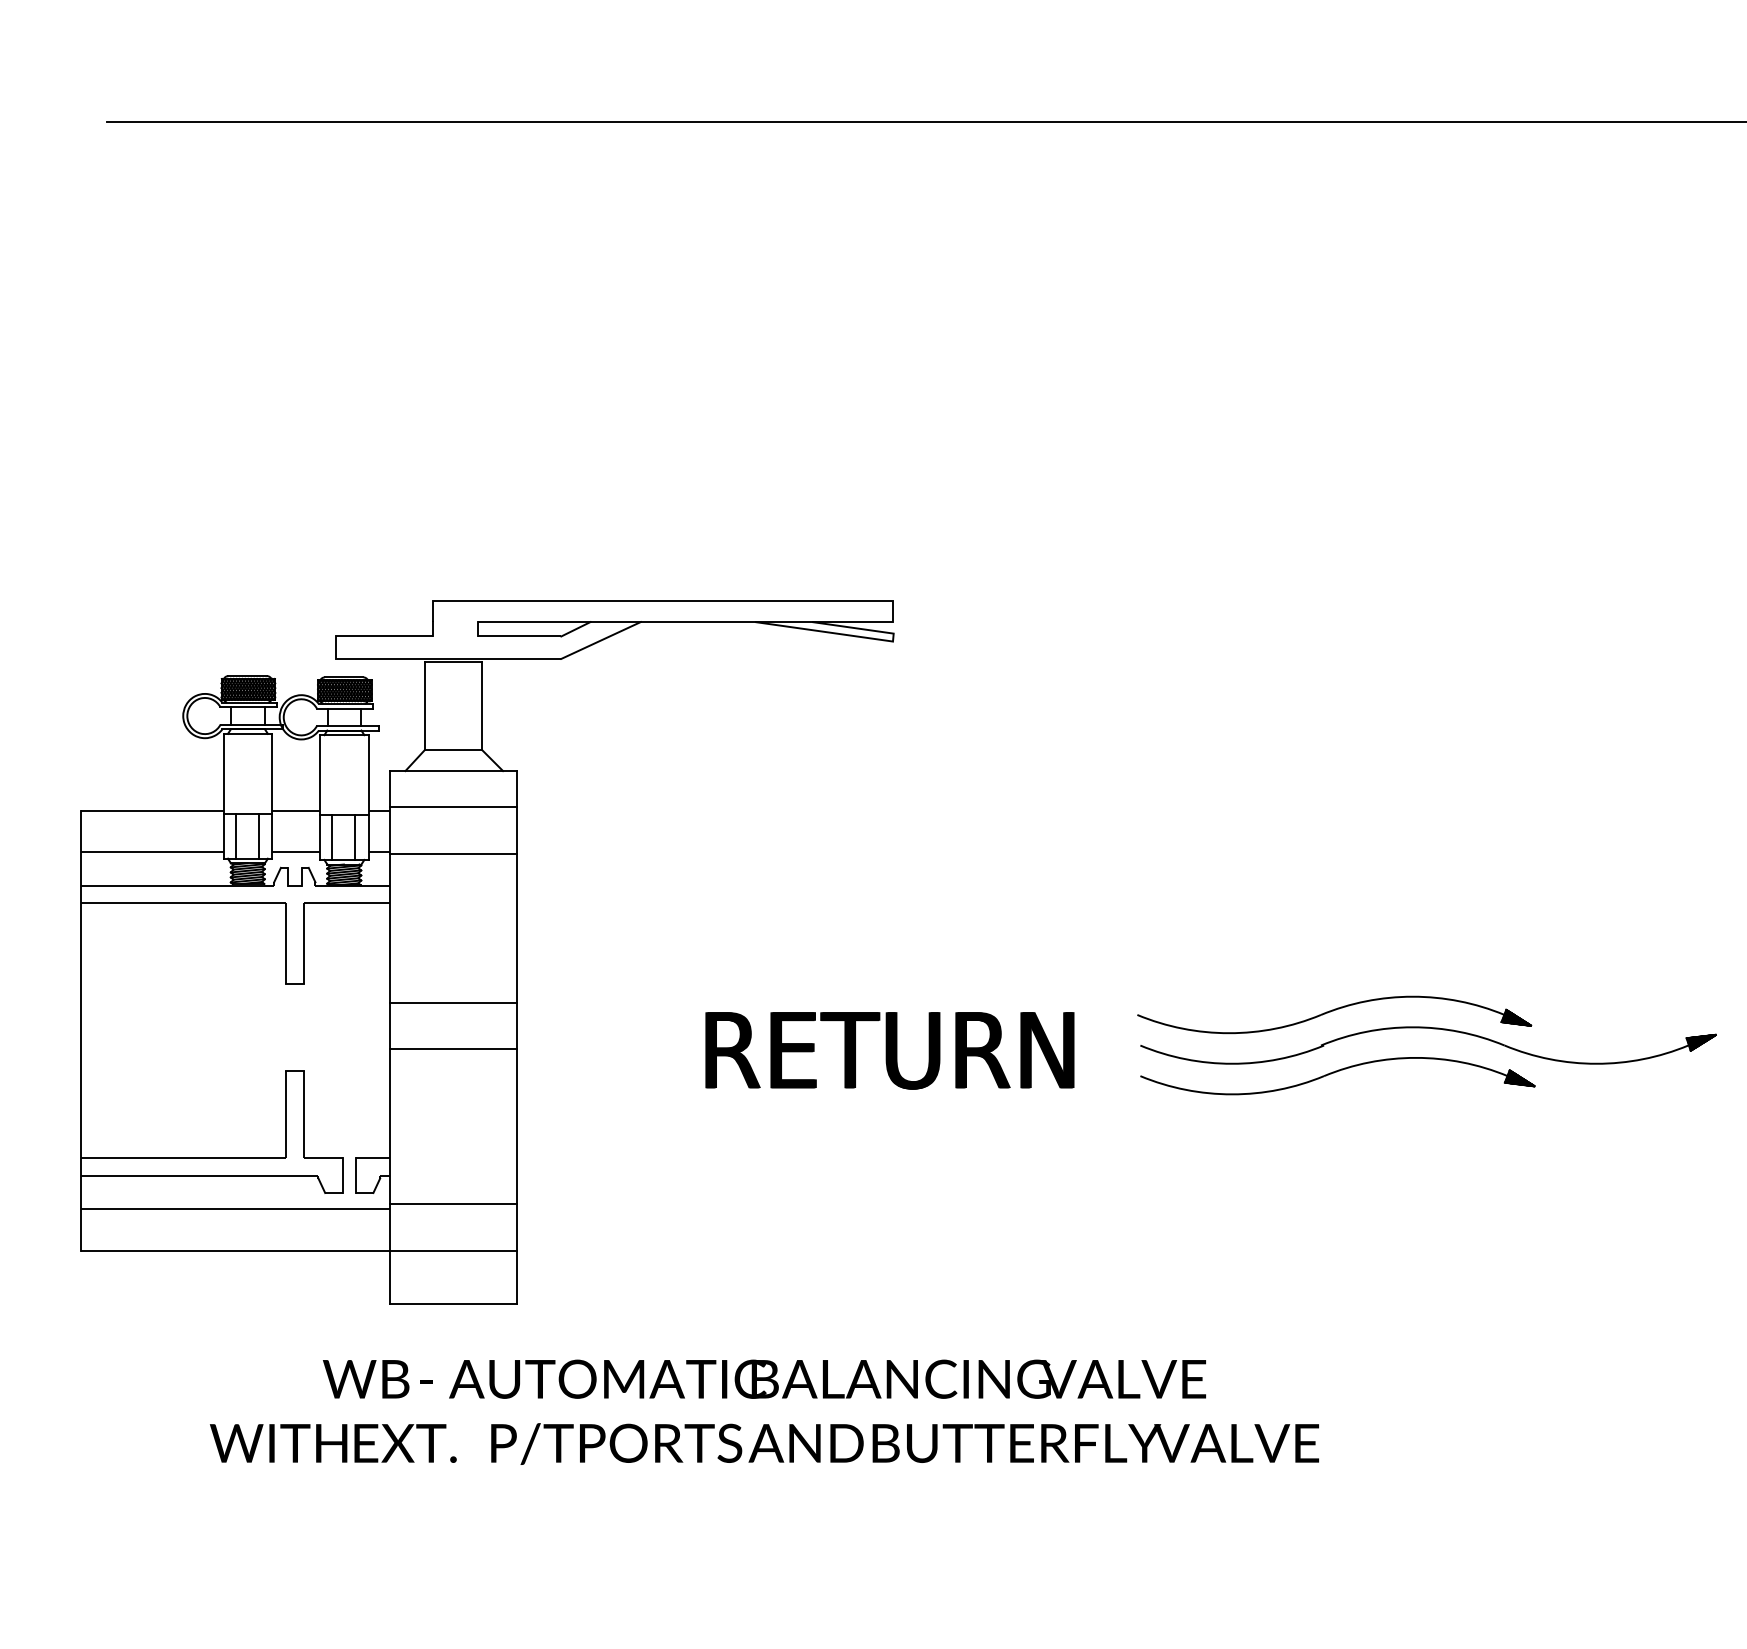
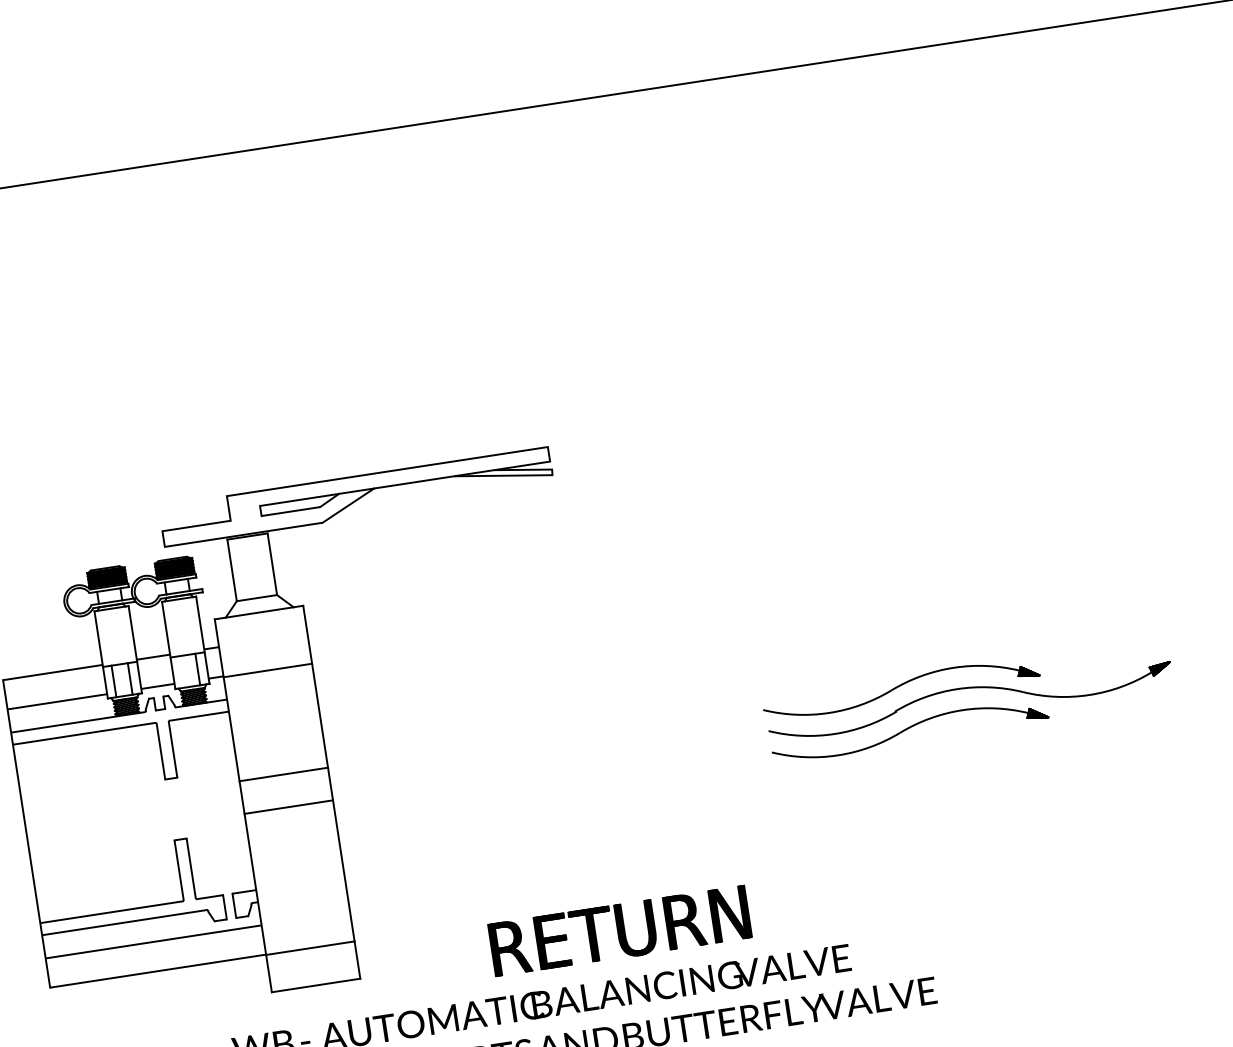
line: (453, 807) -> (263, 638), removed
line: (332, 836) -> (181, 671), removed
text: (889, 1050) -> (619, 931), moved
line: (453, 1204) -> (305, 915), removed

